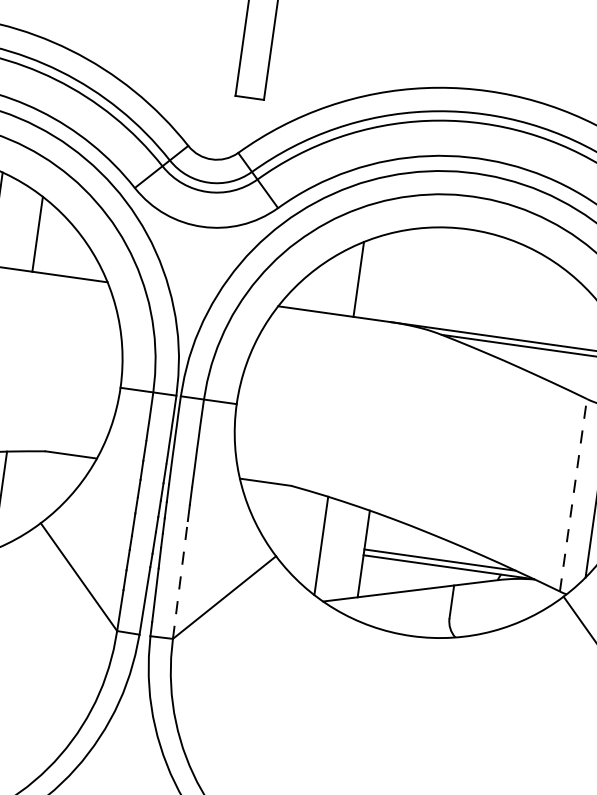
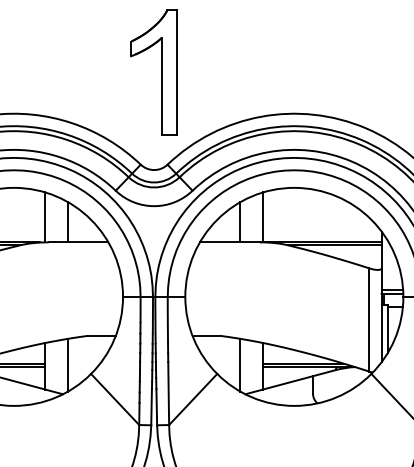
line: (403, 276) -> (263, 217), added
line: (574, 494) -> (369, 319), dashed -> solid
line: (180, 579) -> (168, 393), dashed -> solid

